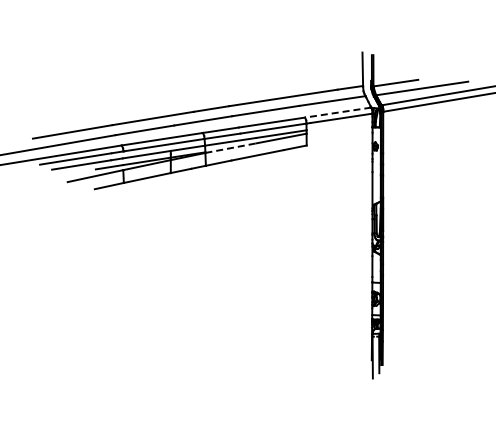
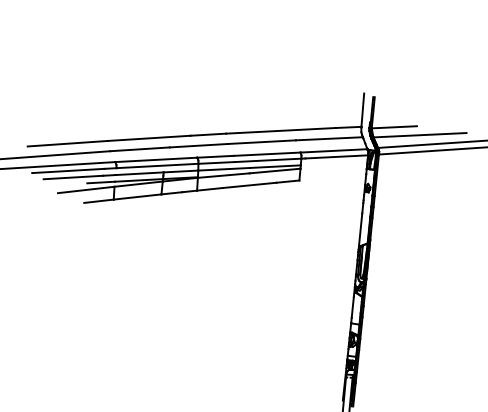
line: (337, 112) -> (333, 150), dashed -> solid
line: (230, 148) -> (223, 175), dashed -> solid

